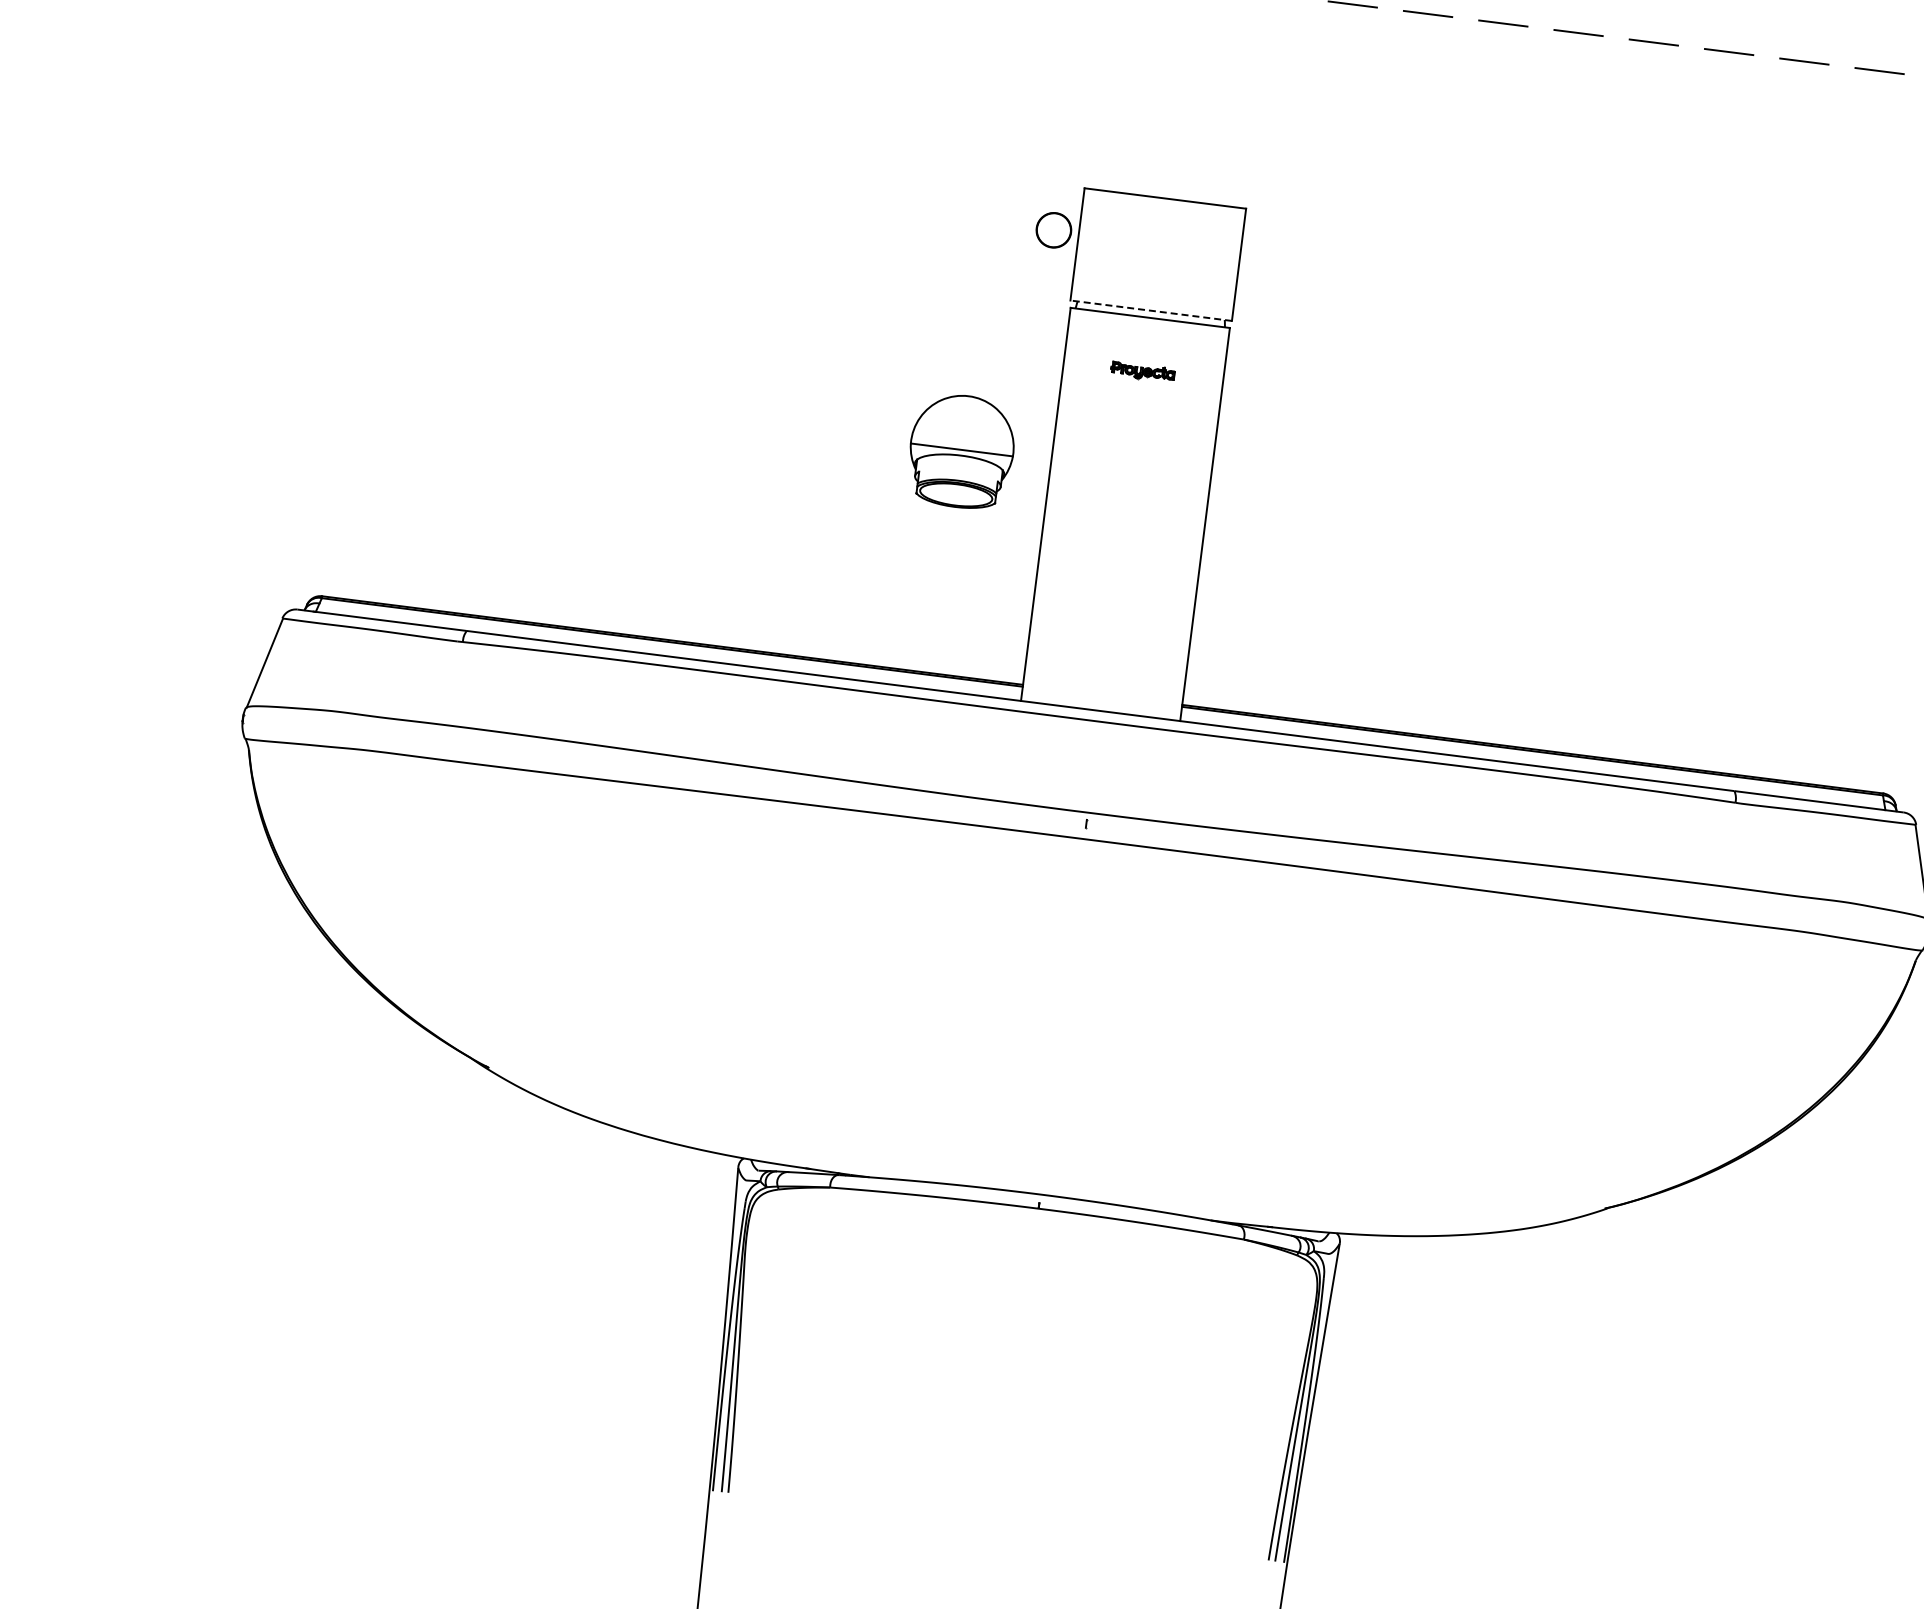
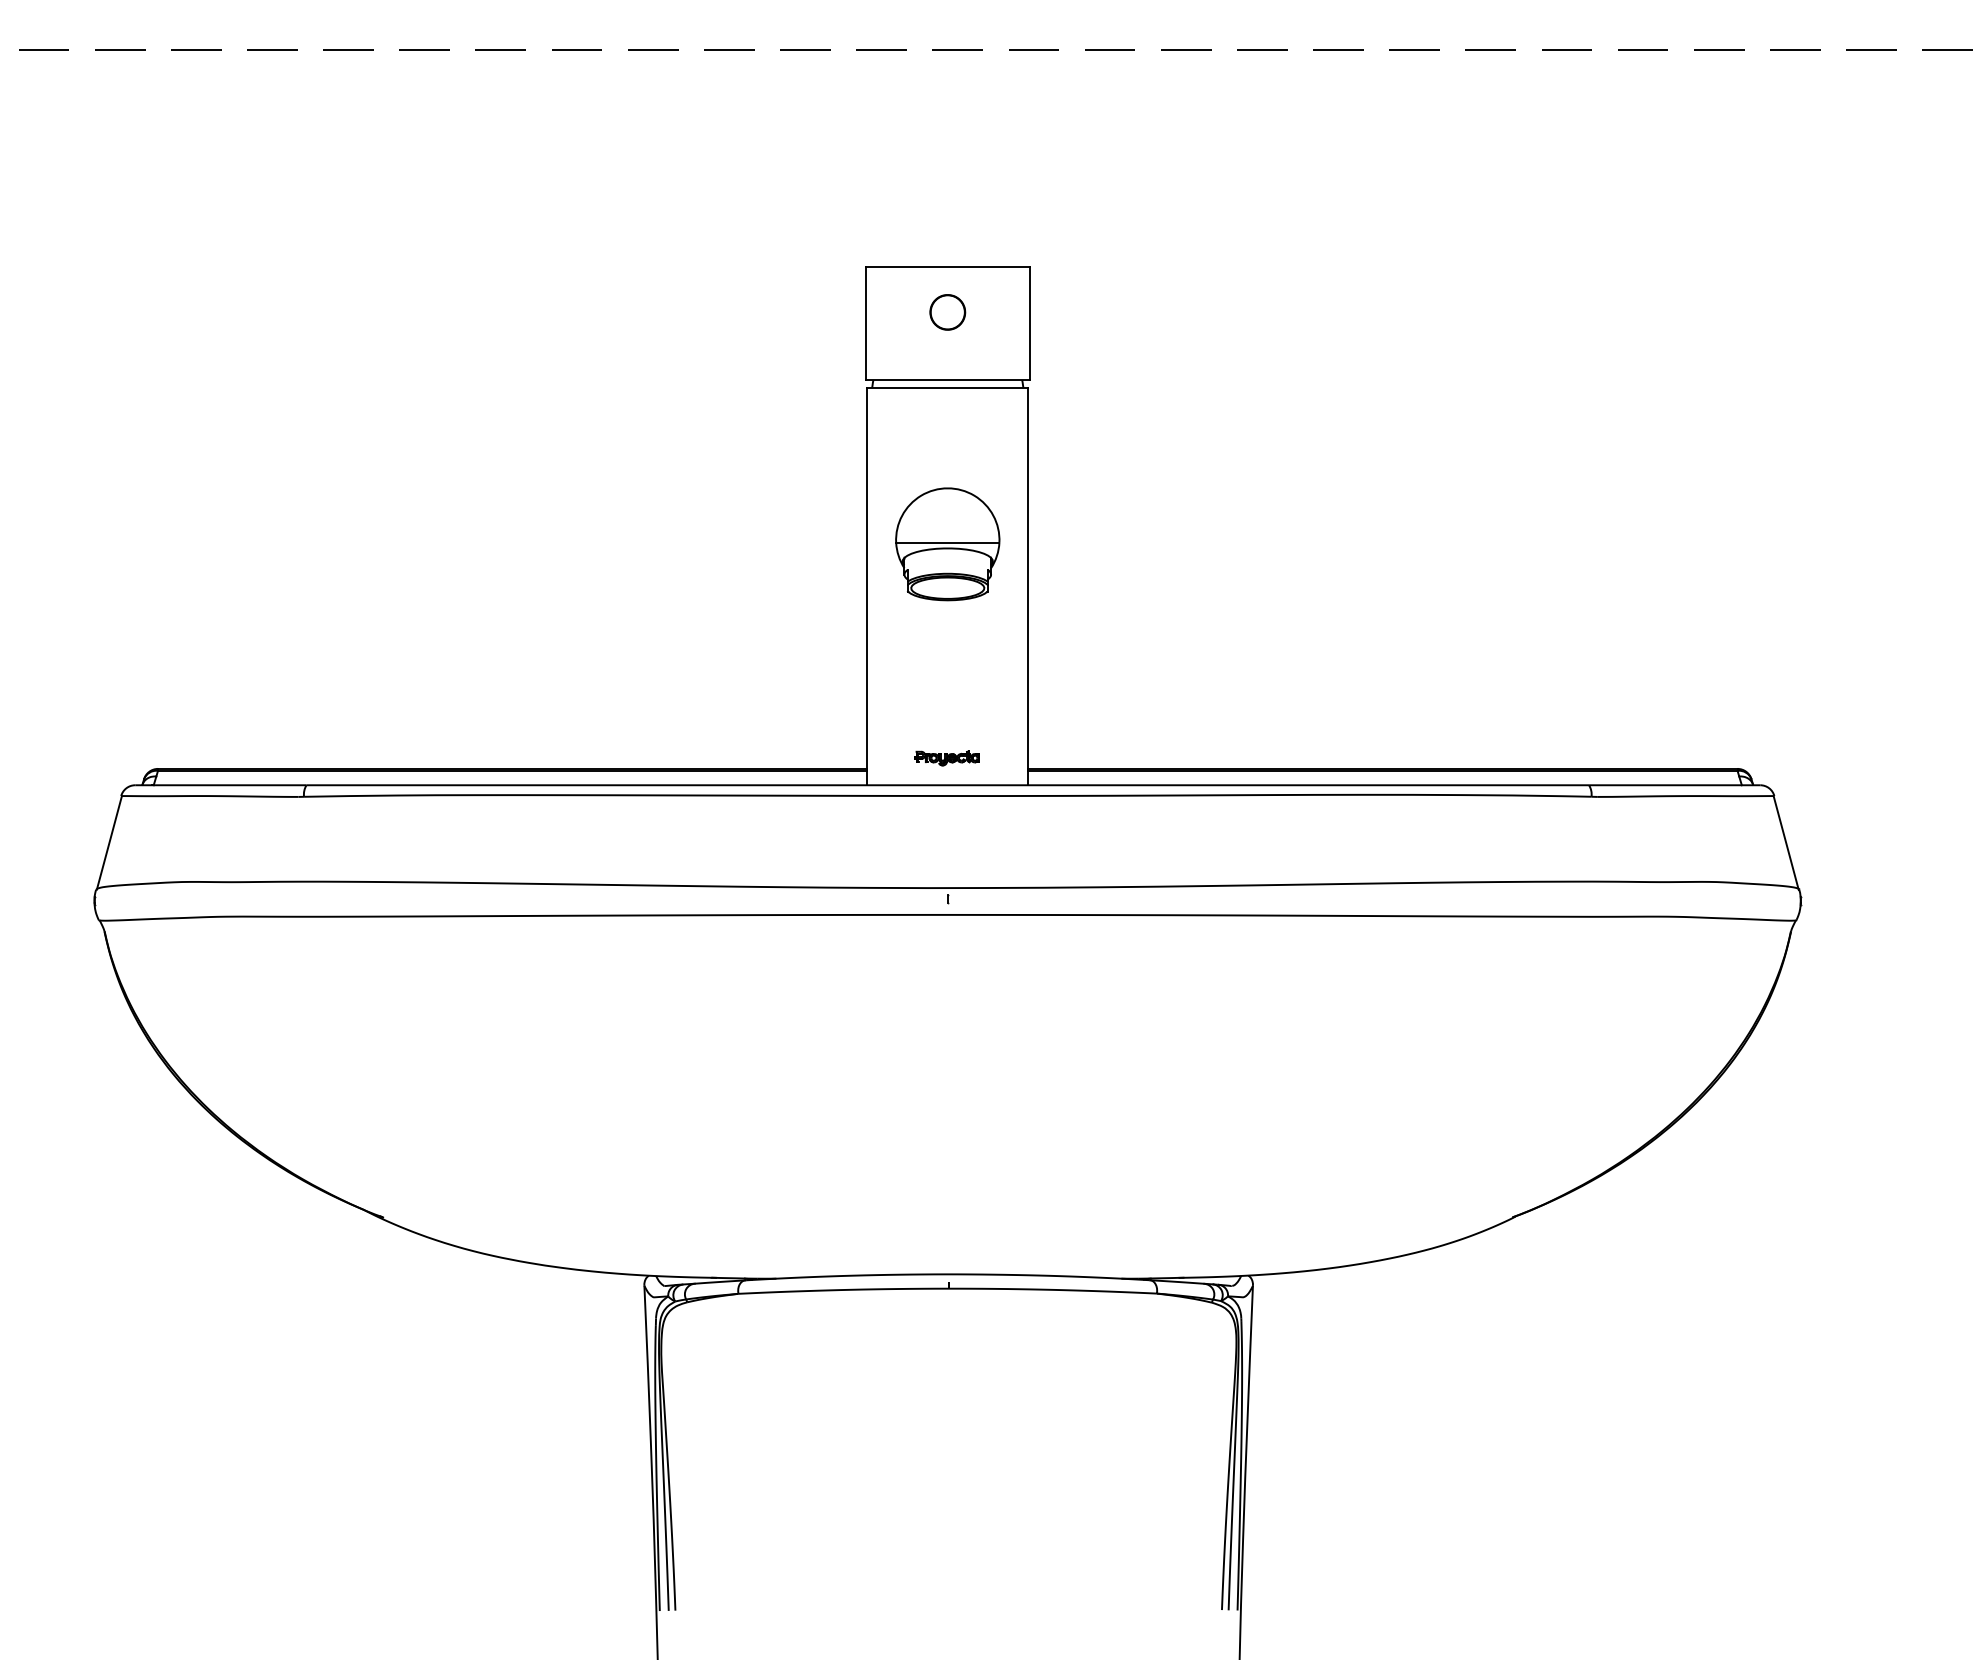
part: (1053, 230) -> (947, 312), moved
line: (1150, 310) -> (947, 380), dashed -> solid
part: (1142, 372) -> (946, 758), moved
part: (961, 451) -> (947, 544), moved

